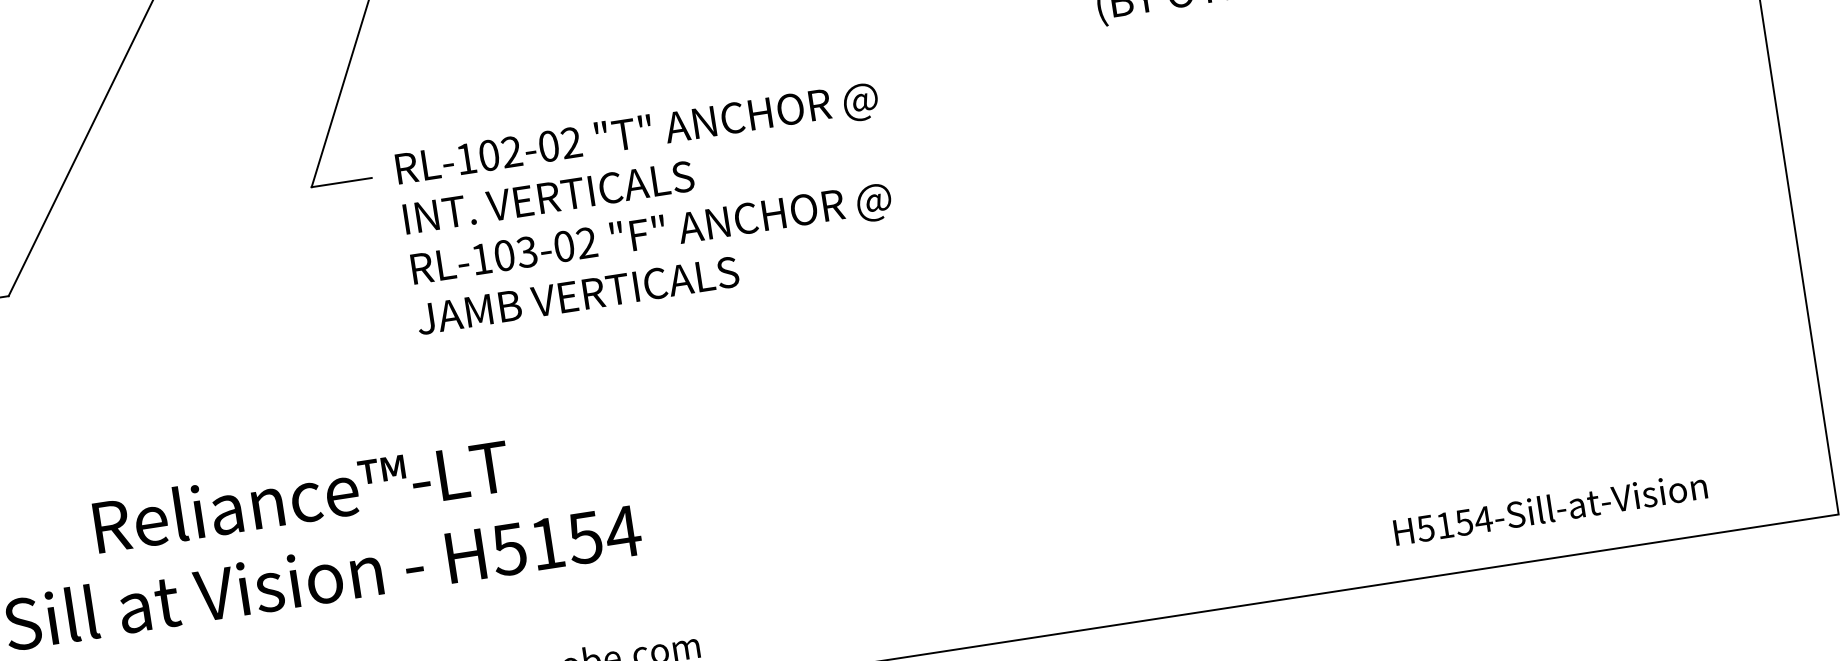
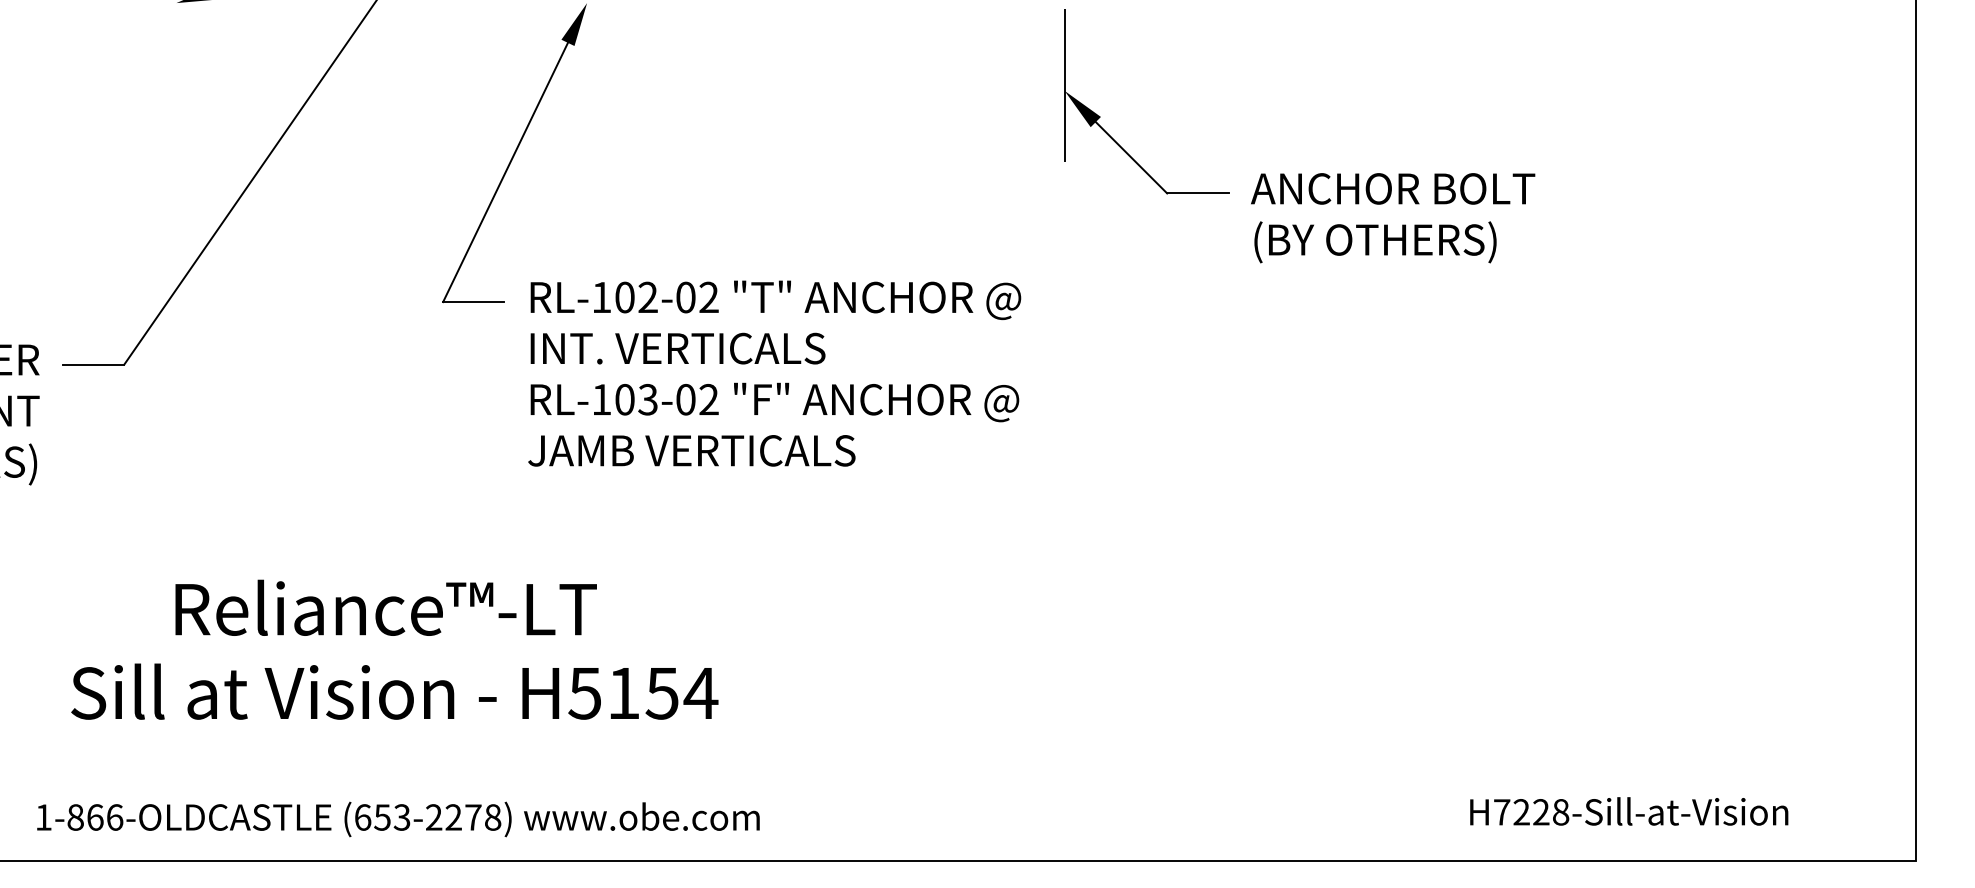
text: (1454, 524) -> (1531, 812), H5154-Sill-at-Vision -> H7228-Sill-at-Vision

